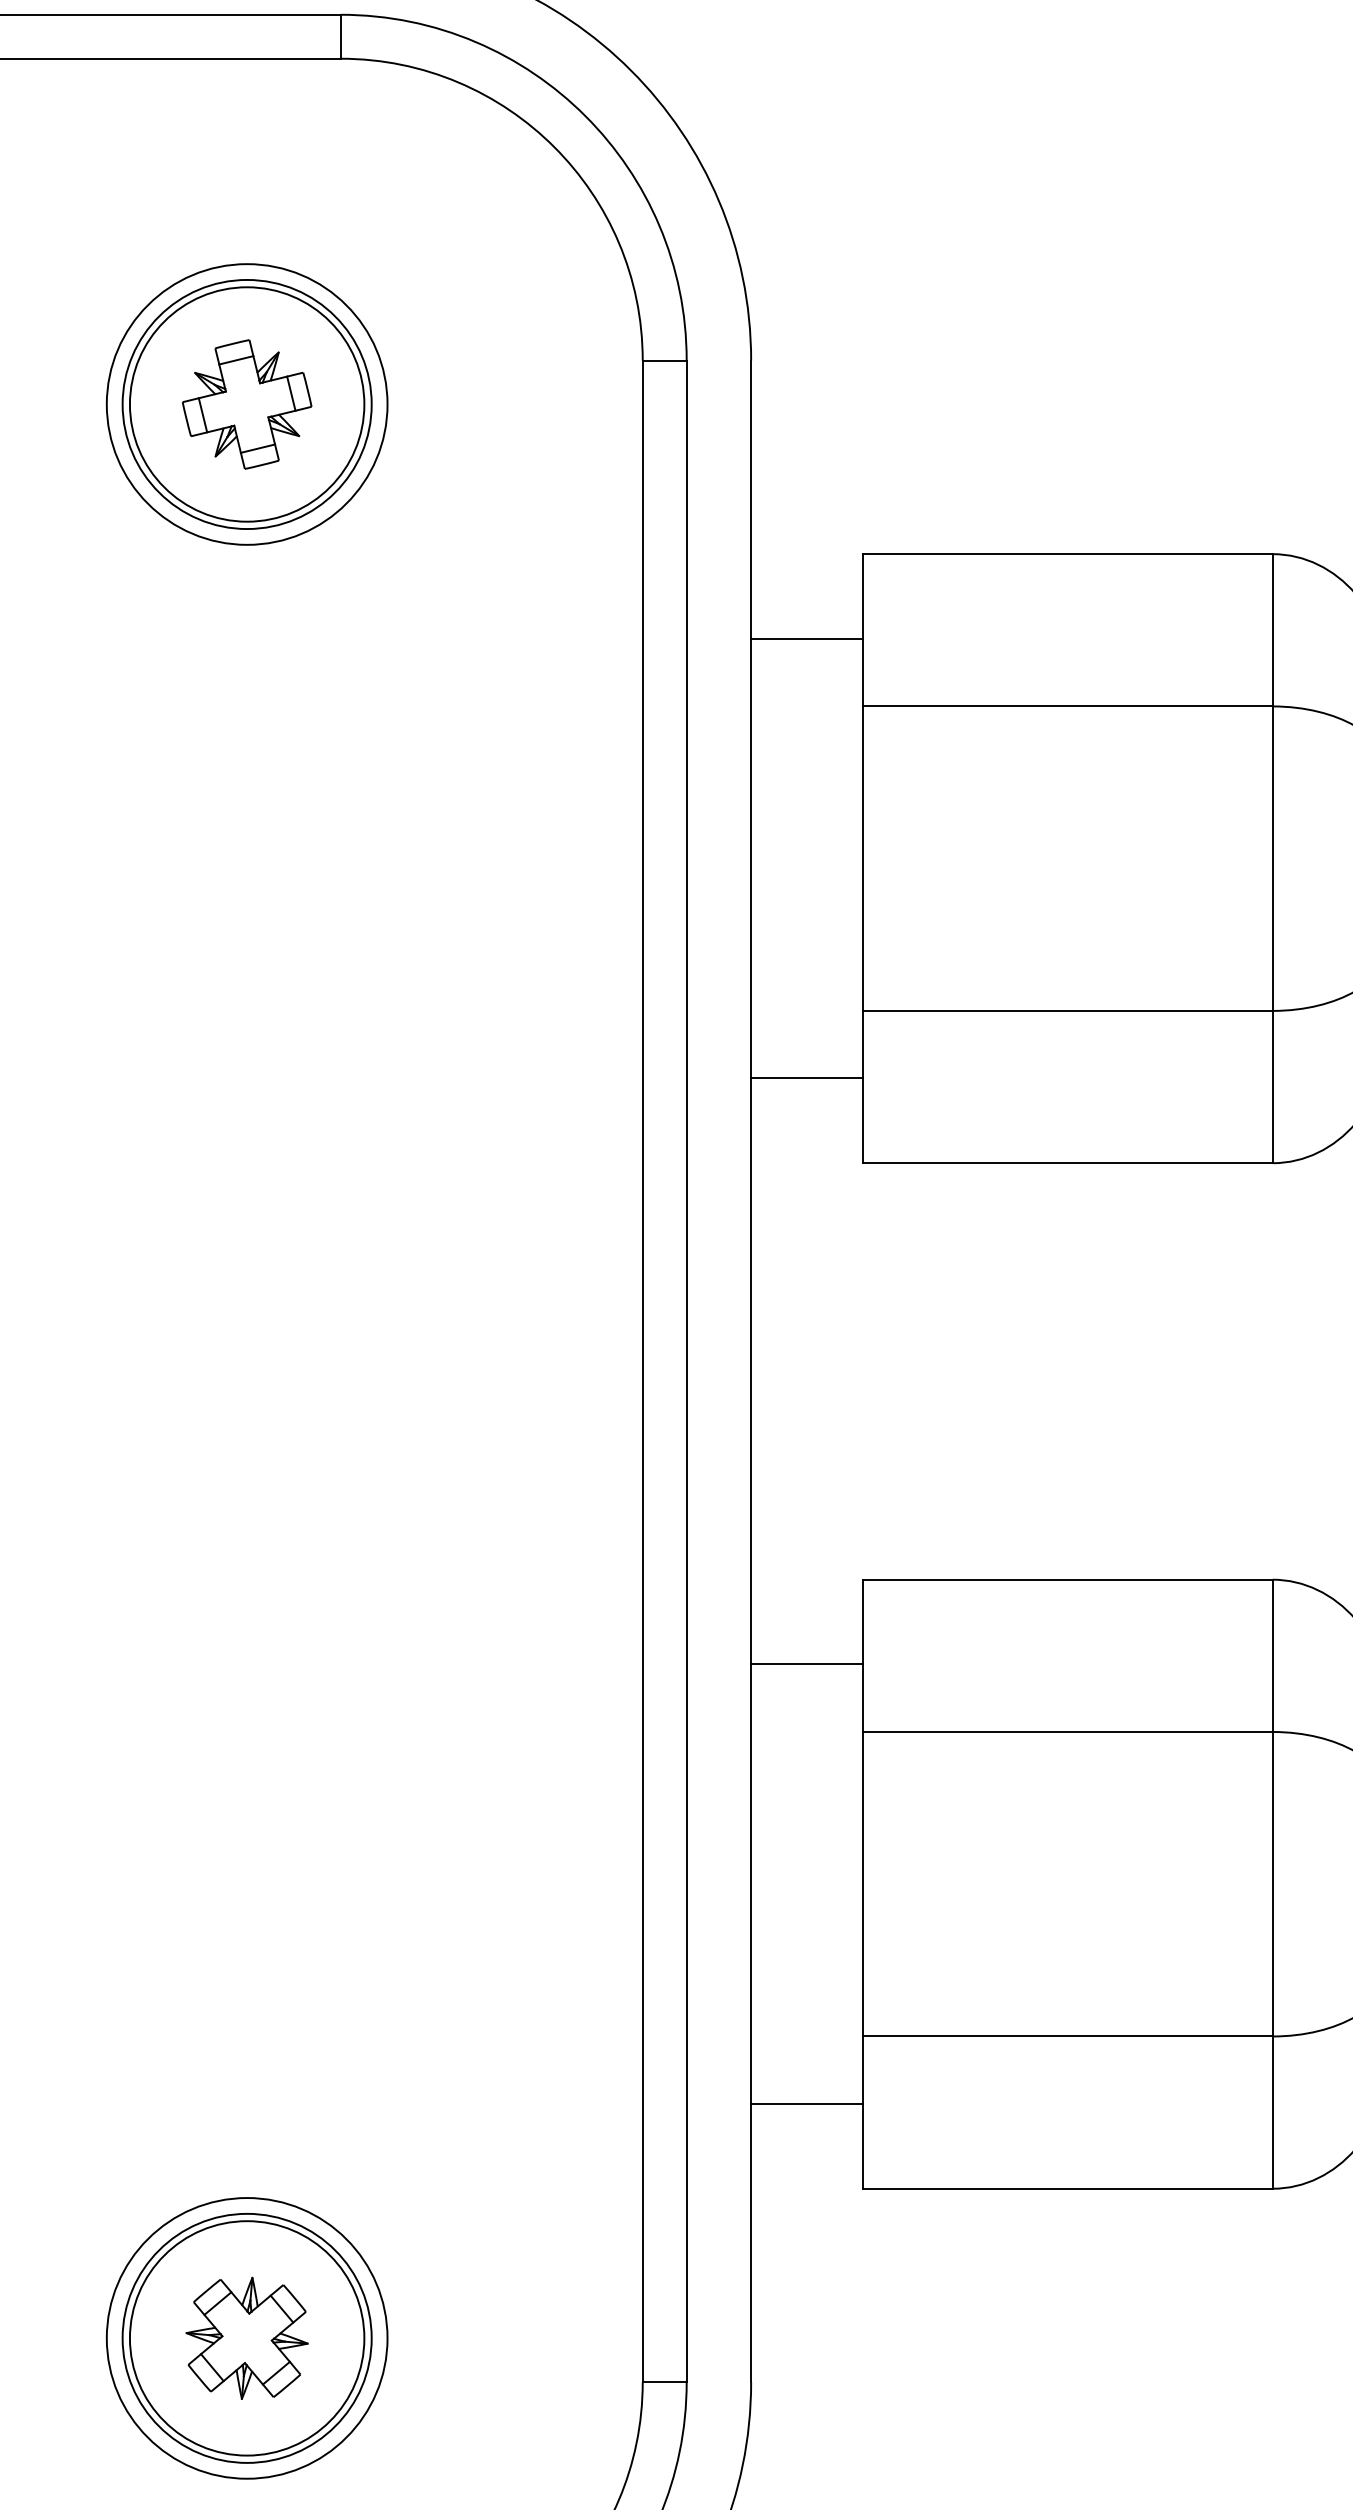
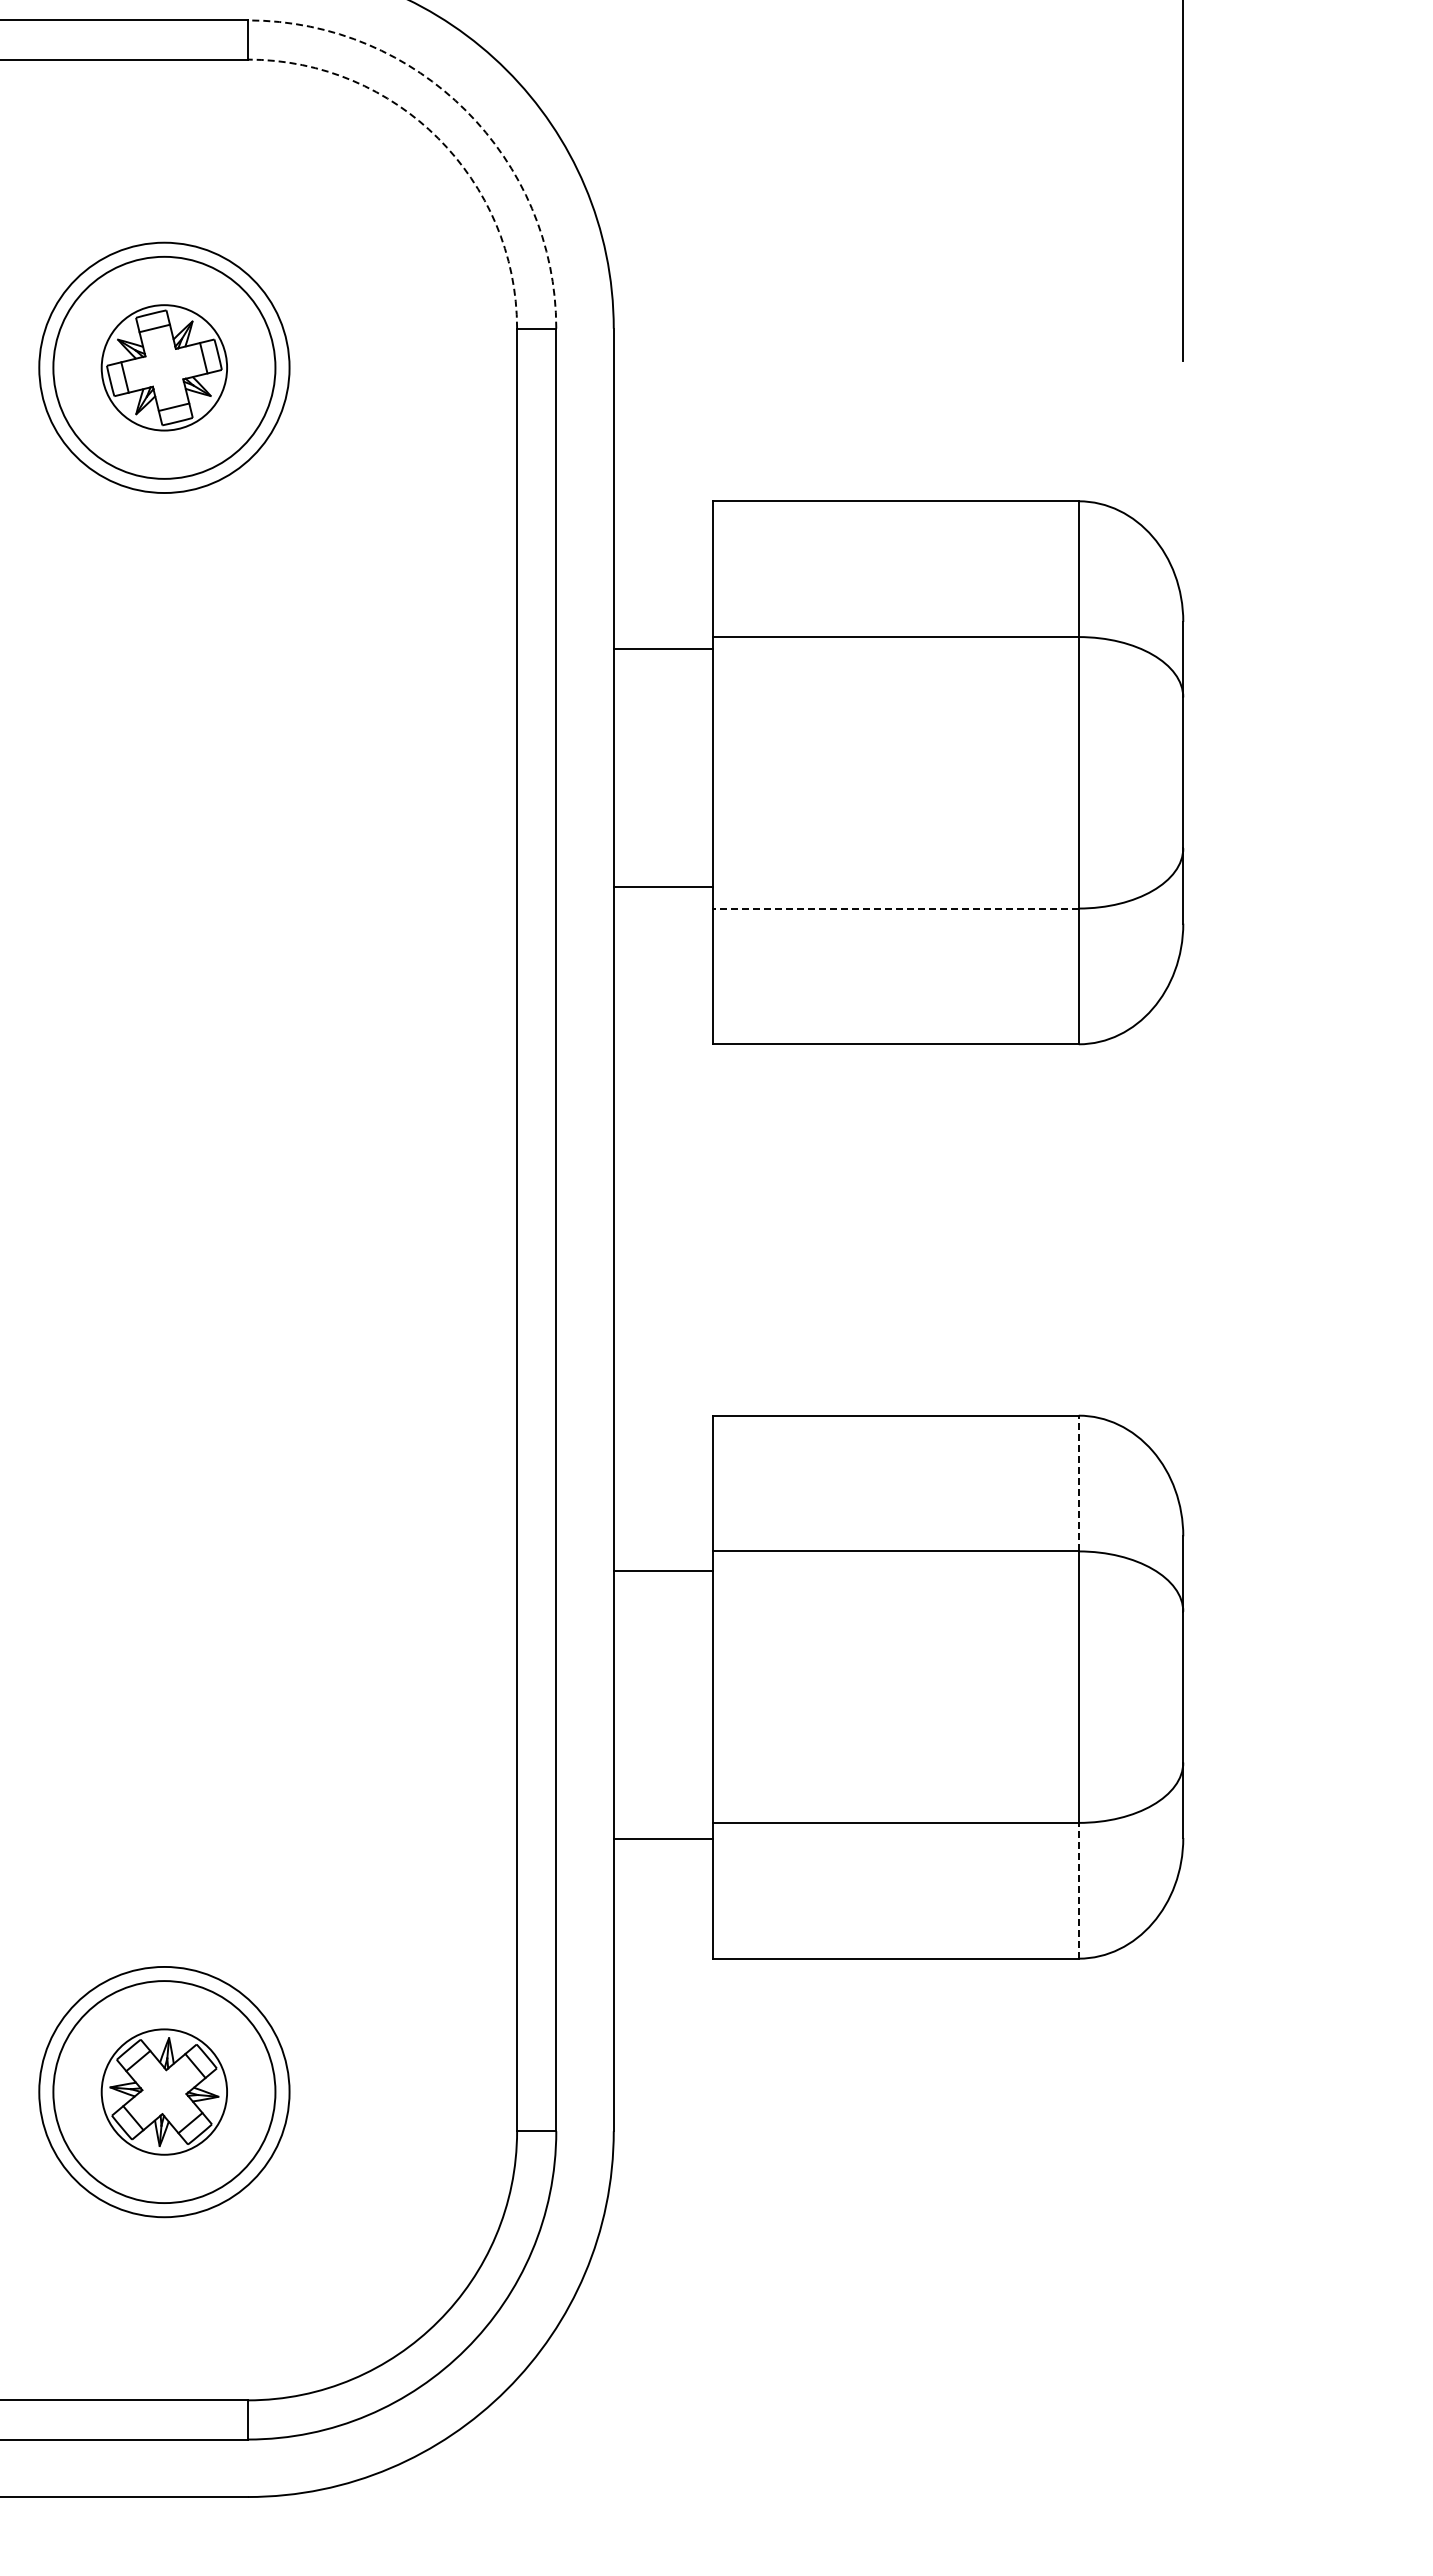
arc: (585, 115) -> (466, 110), solid -> dashed
arc: (554, 147) -> (438, 138), solid -> dashed
circle: (246, 404) -> (163, 367), size x0.6
line: (806, 638) -> (663, 648), moved
line: (1067, 1010) -> (895, 908), solid -> dashed
line: (806, 1078) -> (663, 886), moved
line: (1272, 1655) -> (1078, 1483), solid -> dashed
line: (806, 1664) -> (663, 1571), moved
line: (806, 2104) -> (663, 1839), moved
line: (1272, 2112) -> (1078, 1890), solid -> dashed
circle: (246, 2337) -> (163, 2091), size x0.6

